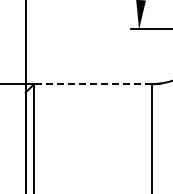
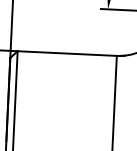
line: (93, 84) -> (67, 53), dashed -> solid

